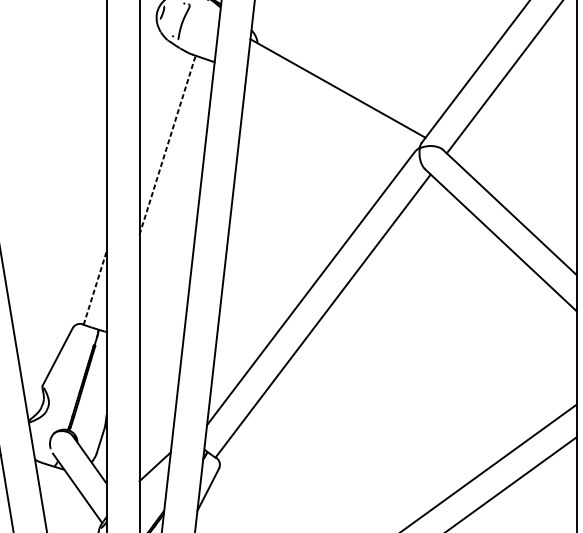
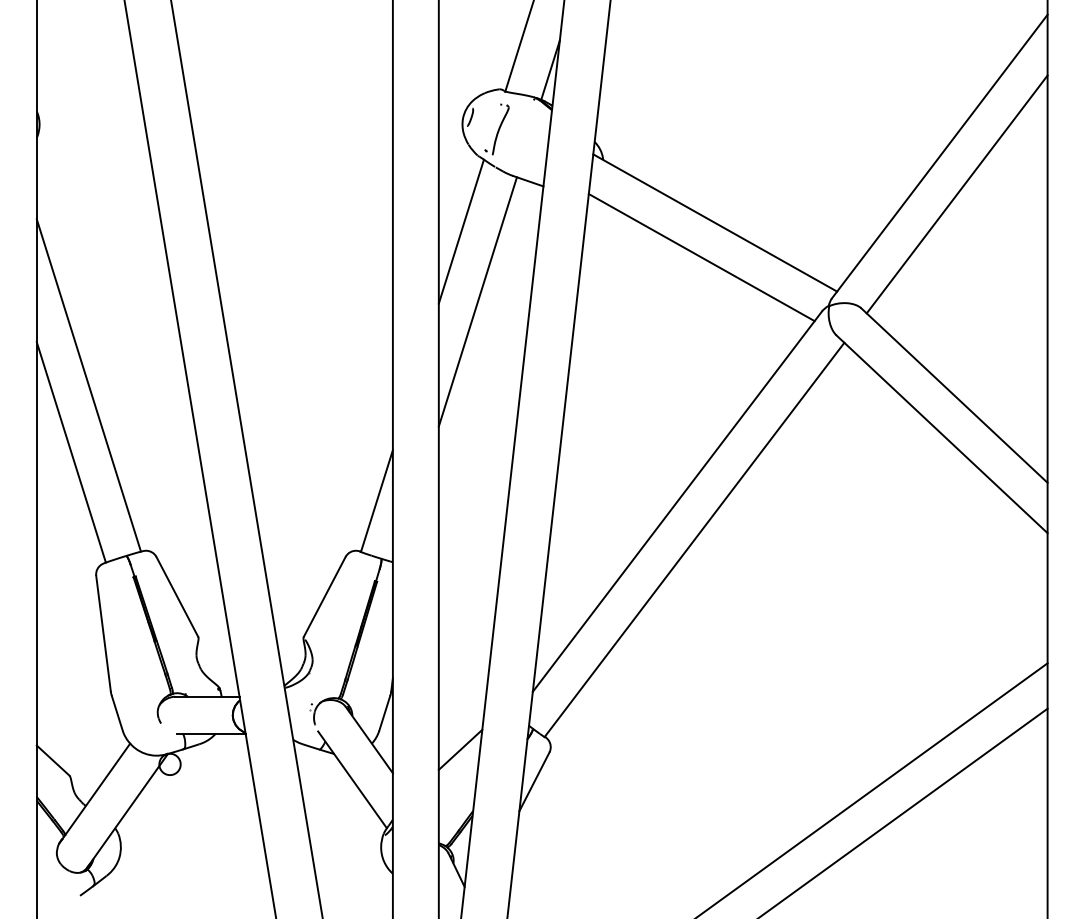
line: (155, 94) -> (460, 231), added
line: (328, 113) -> (701, 257), added
line: (167, 144) -> (477, 301), dashed -> solid
line: (95, 287) -> (377, 500), dashed -> solid

